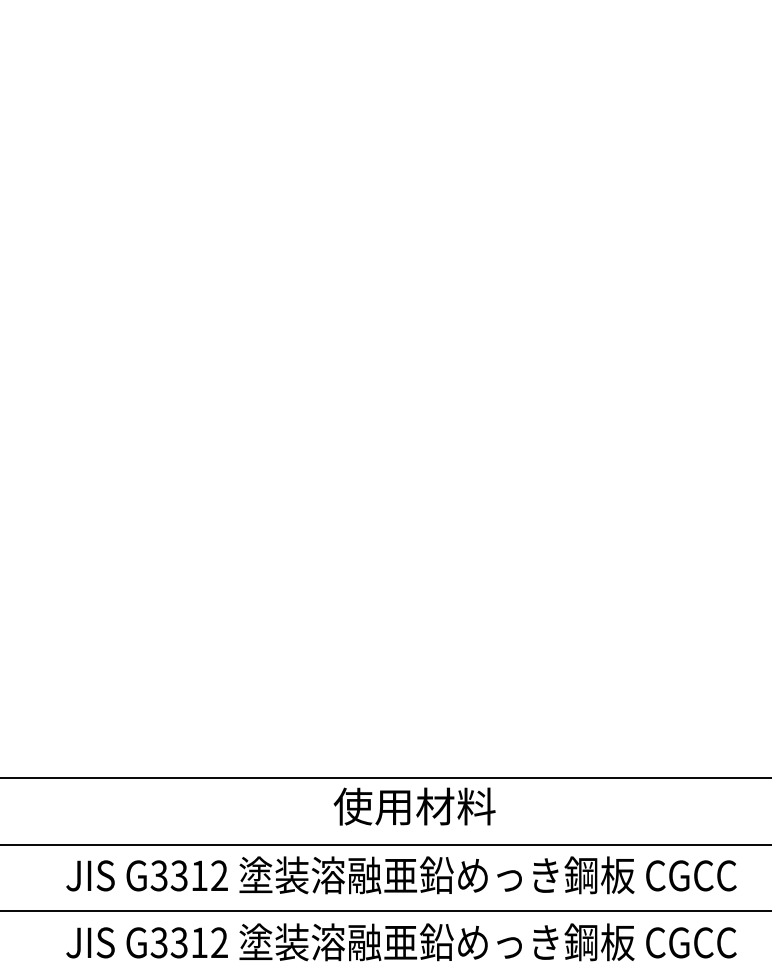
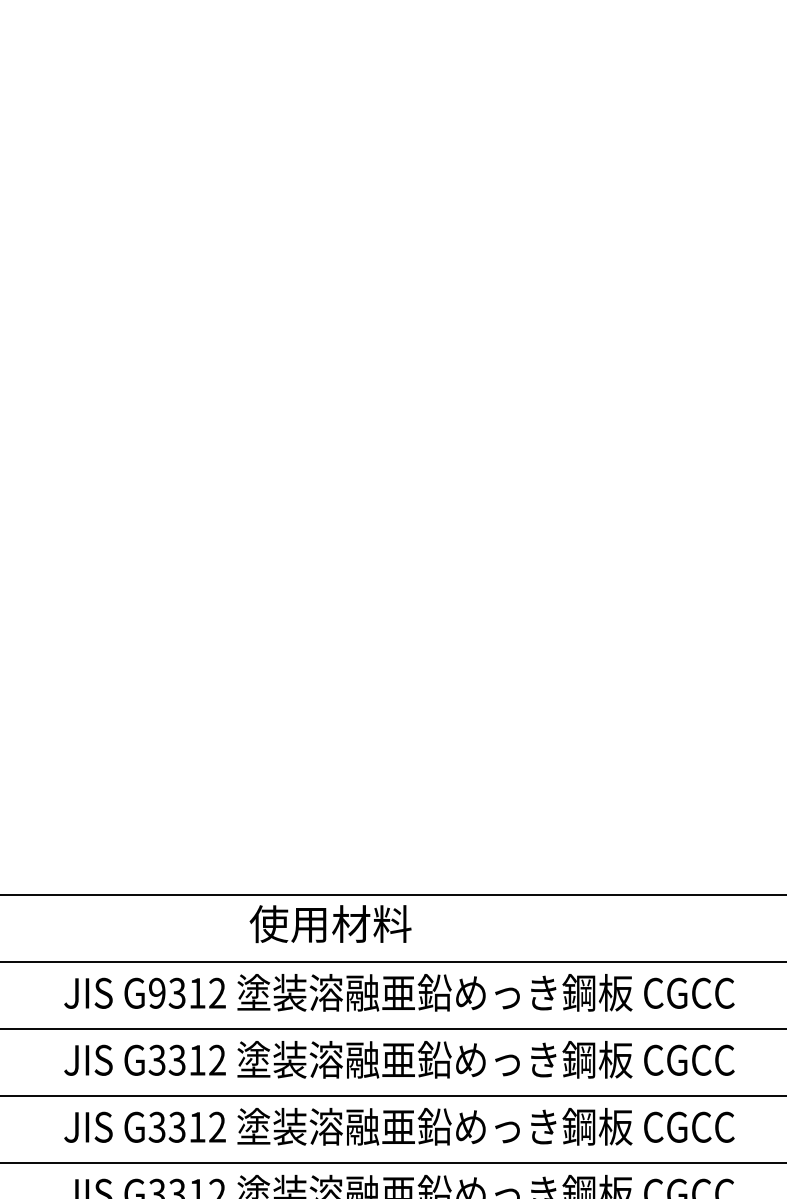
text: (414, 807) -> (330, 924), moved
text: (158, 876) -> (156, 993), G3312 -> G9312

